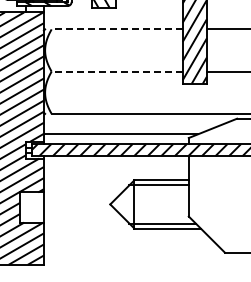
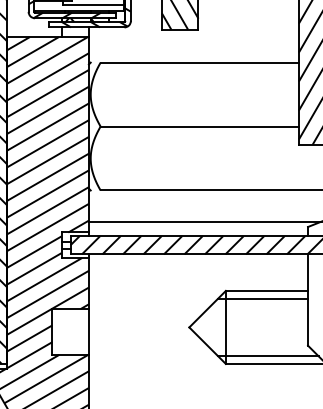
line: (117, 29) -> (200, 62), dashed -> solid
line: (117, 71) -> (200, 126), dashed -> solid

